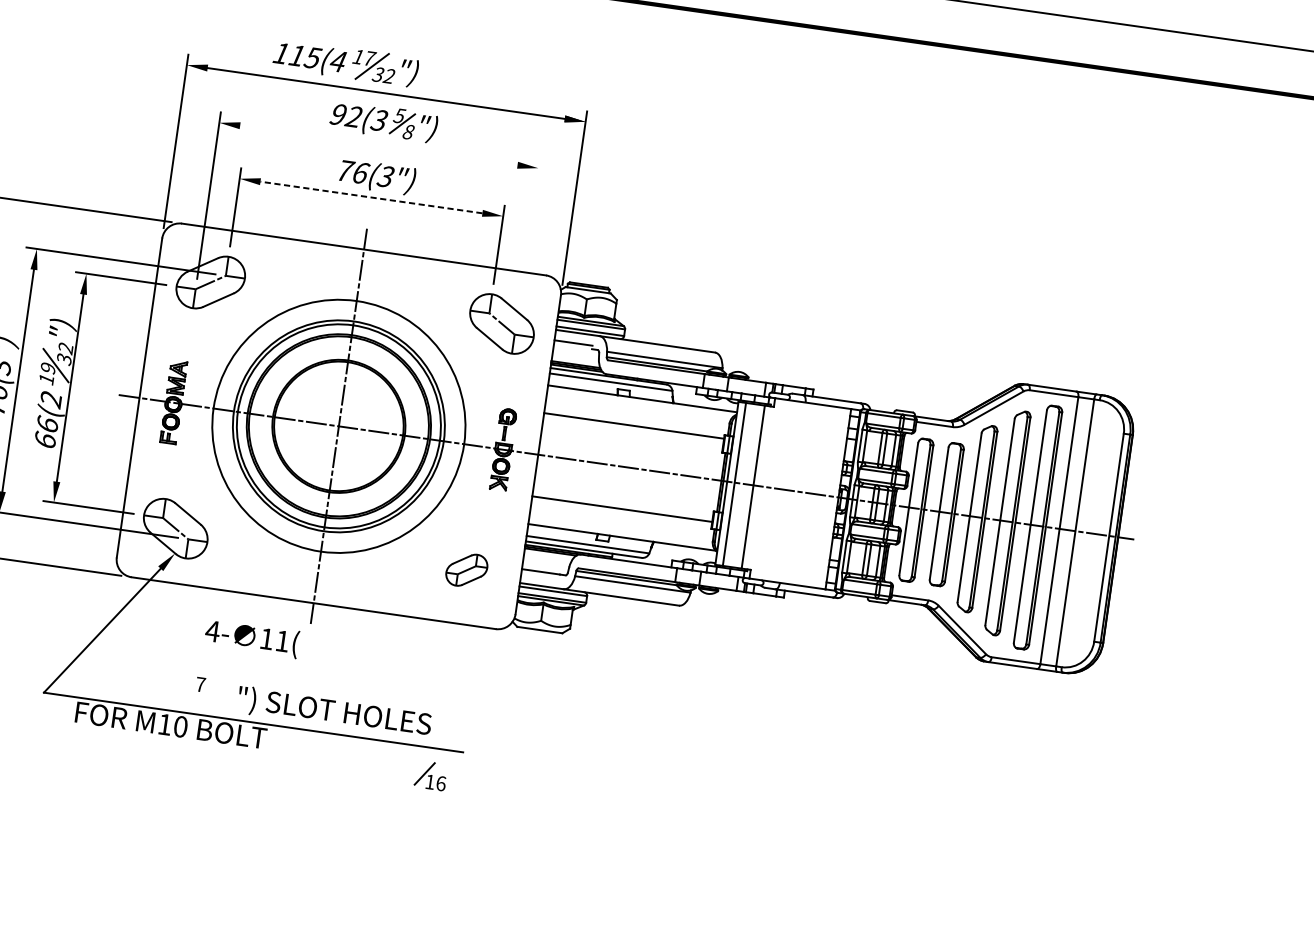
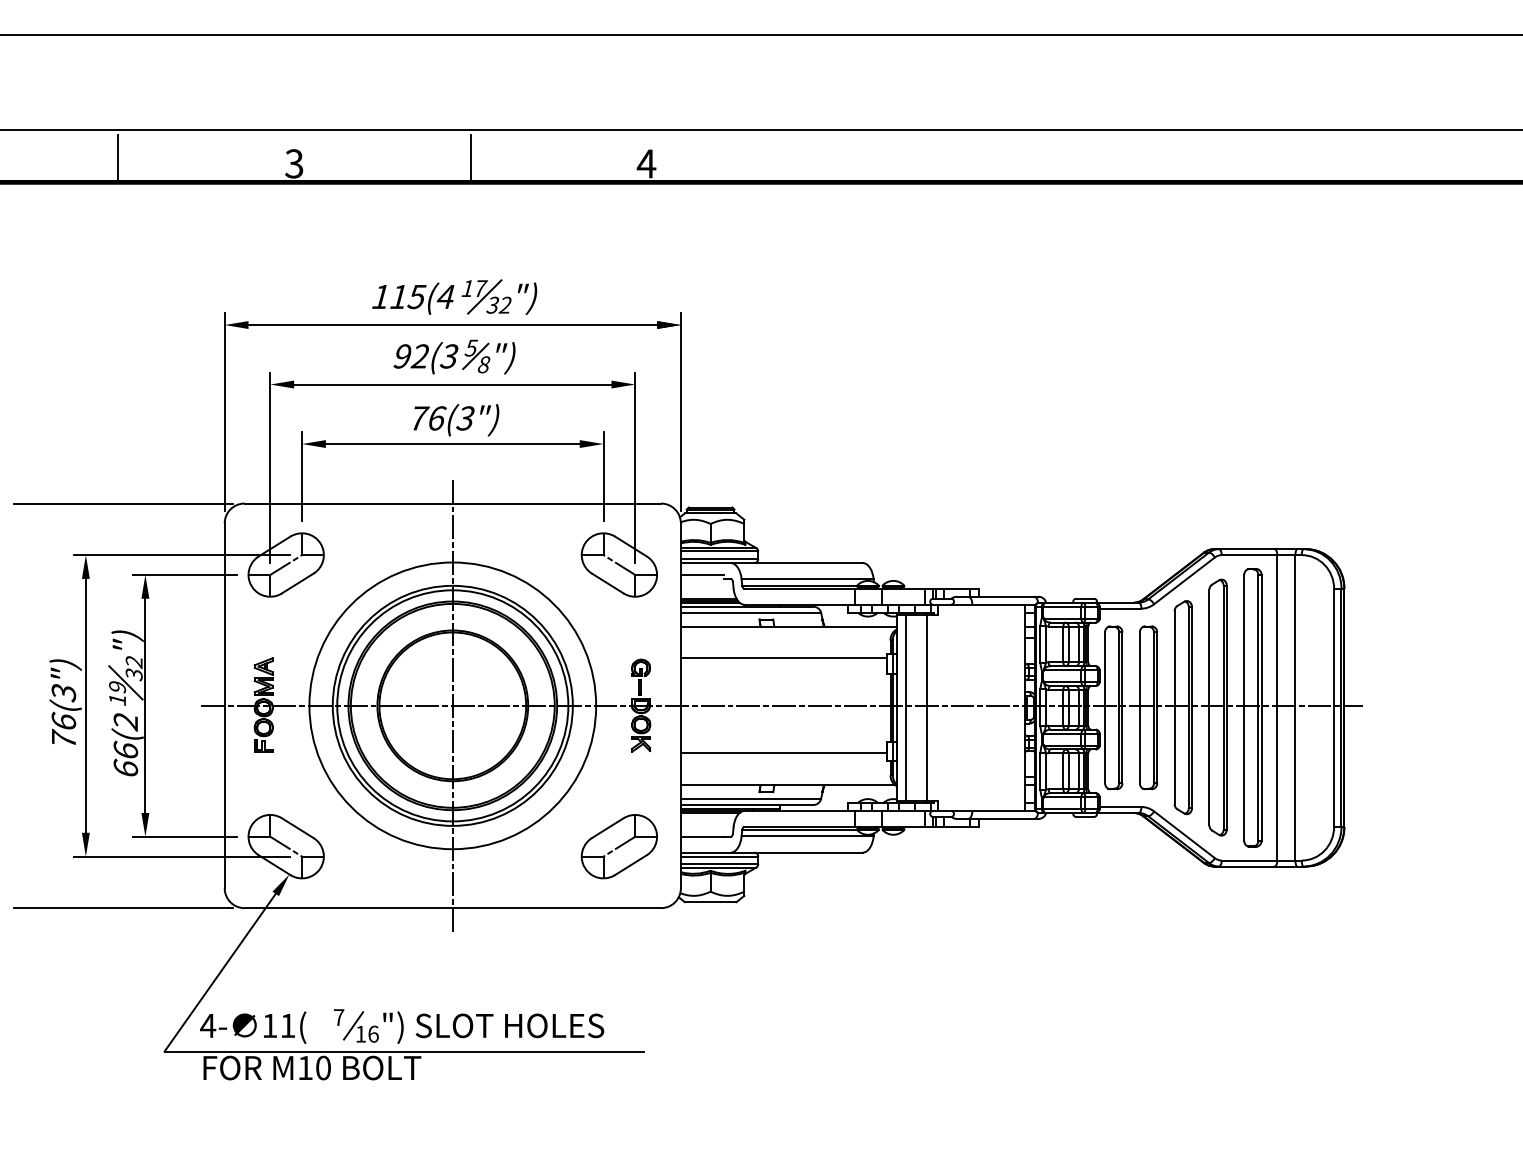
part: (345, 62) -> (454, 296), moved
line: (378, 145) -> (452, 384), added
line: (371, 197) -> (452, 444), dashed -> solid
line: (528, 240) -> (635, 467), added
part: (466, 569) -> (618, 846), size x1.67
text: (252, 638) -> (253, 1027), moved
part: (430, 775) -> (360, 1026), moved

